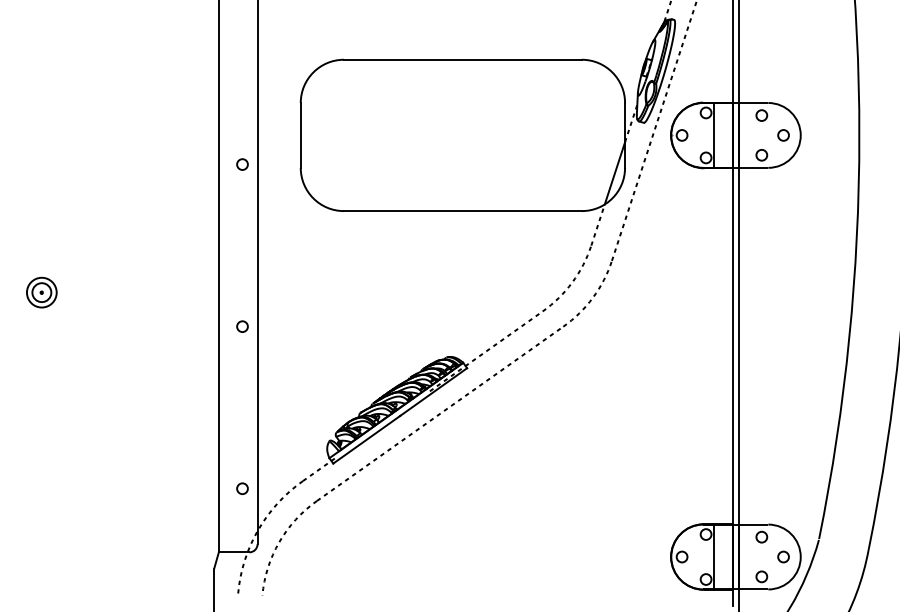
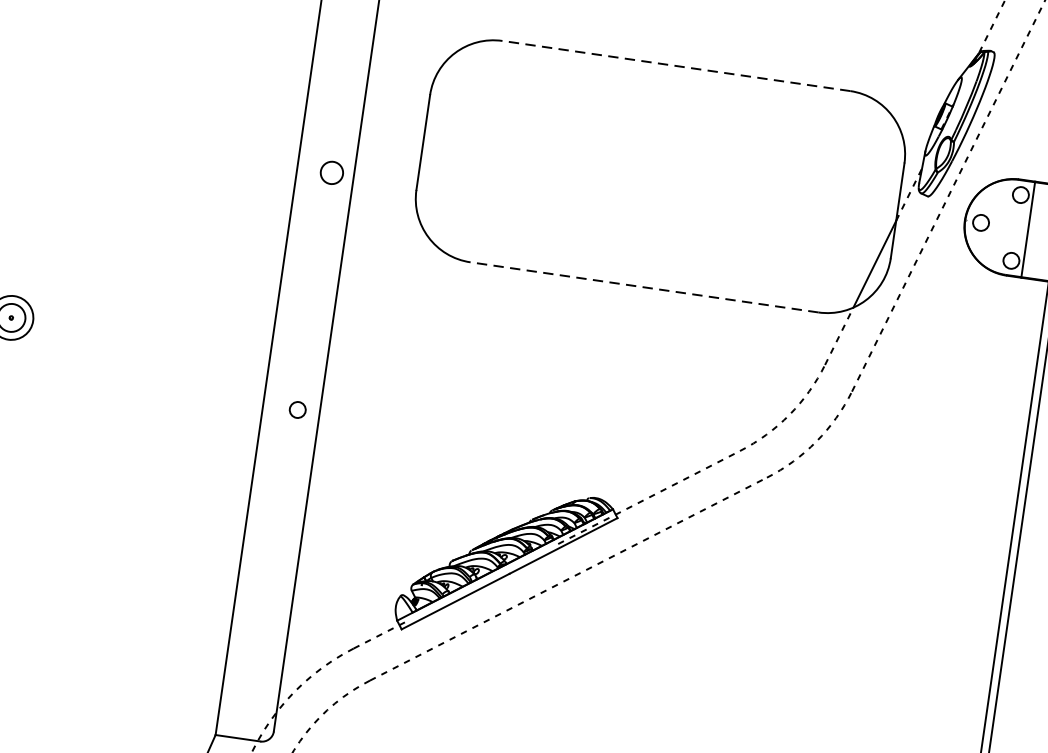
line: (462, 59) -> (675, 65), solid -> dashed
circle: (242, 164) -> (331, 172), size x1.4
line: (462, 211) -> (643, 287), solid -> dashed
circle: (242, 488) -> (263, 646), removed

